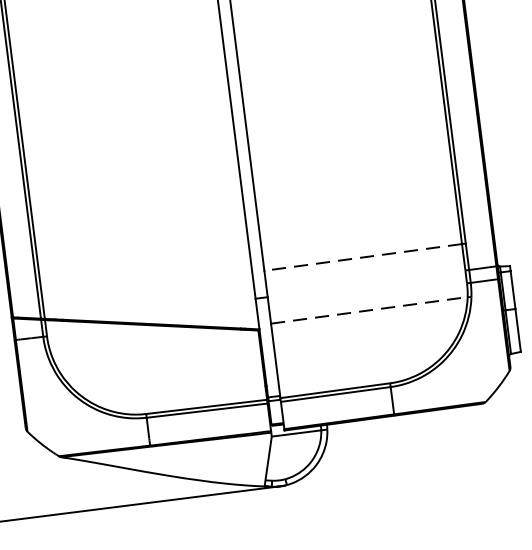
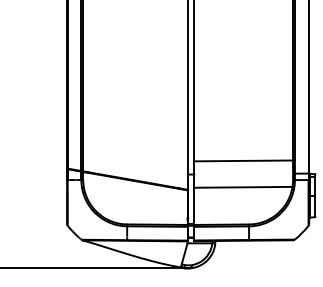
line: (362, 256) -> (243, 160), dashed -> solid
line: (369, 310) -> (243, 187), dashed -> solid

